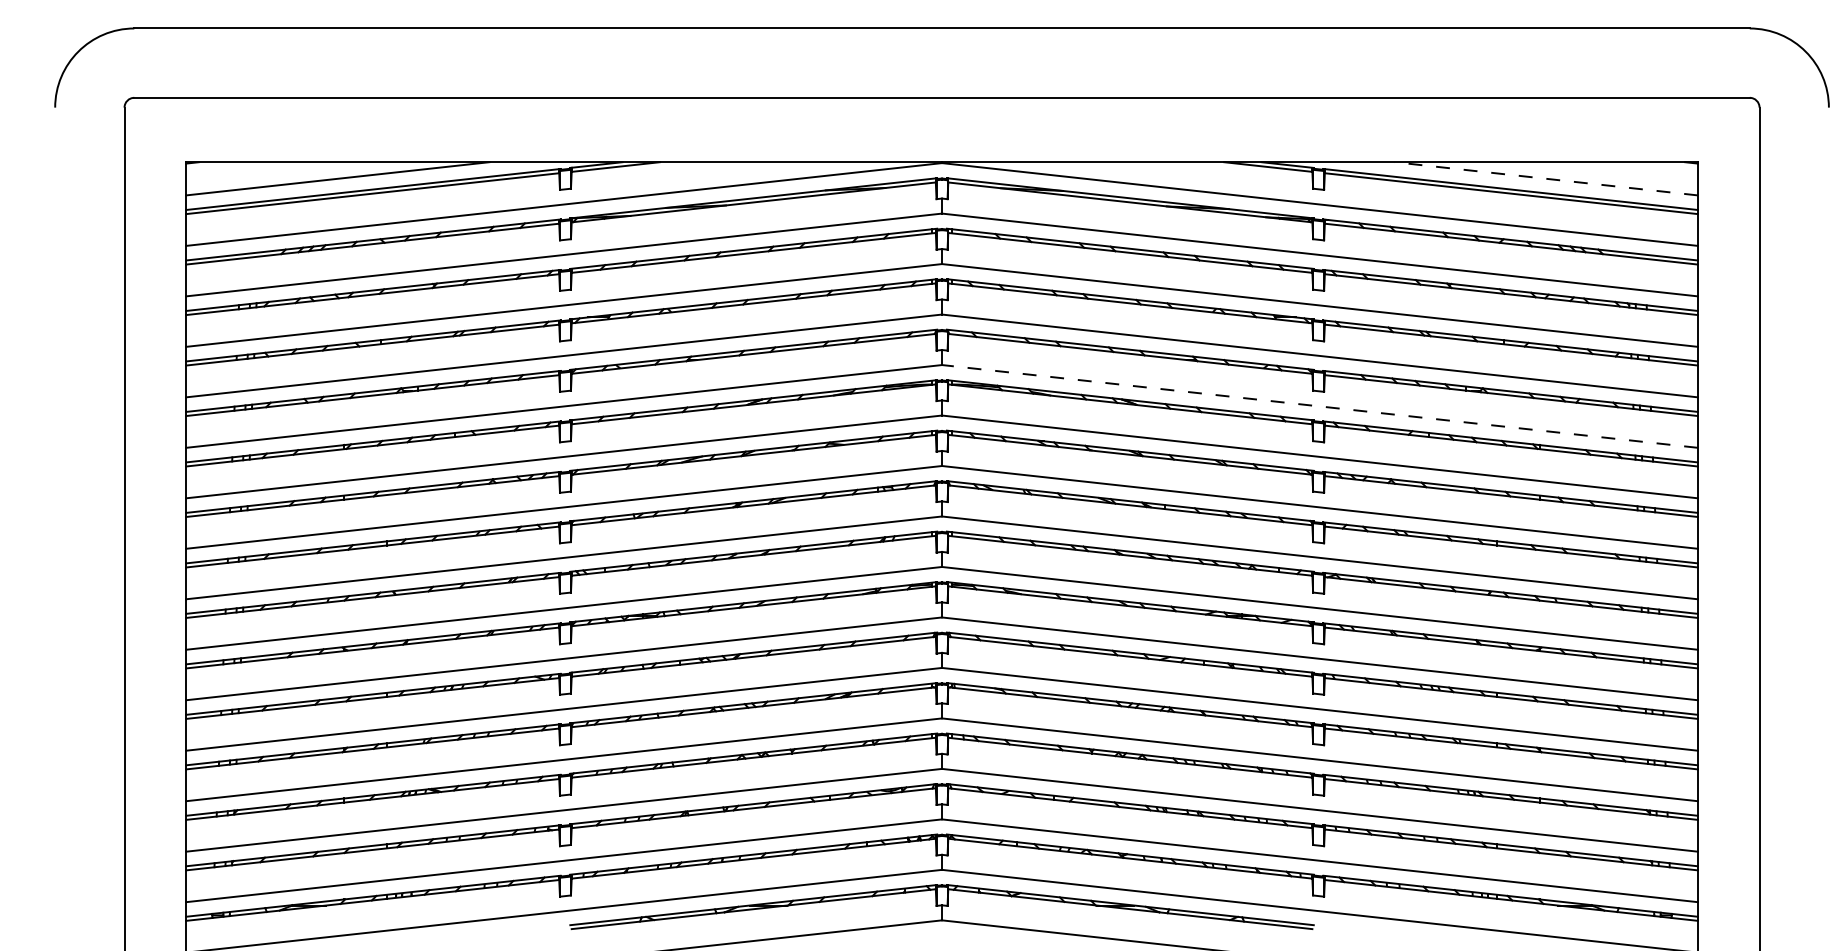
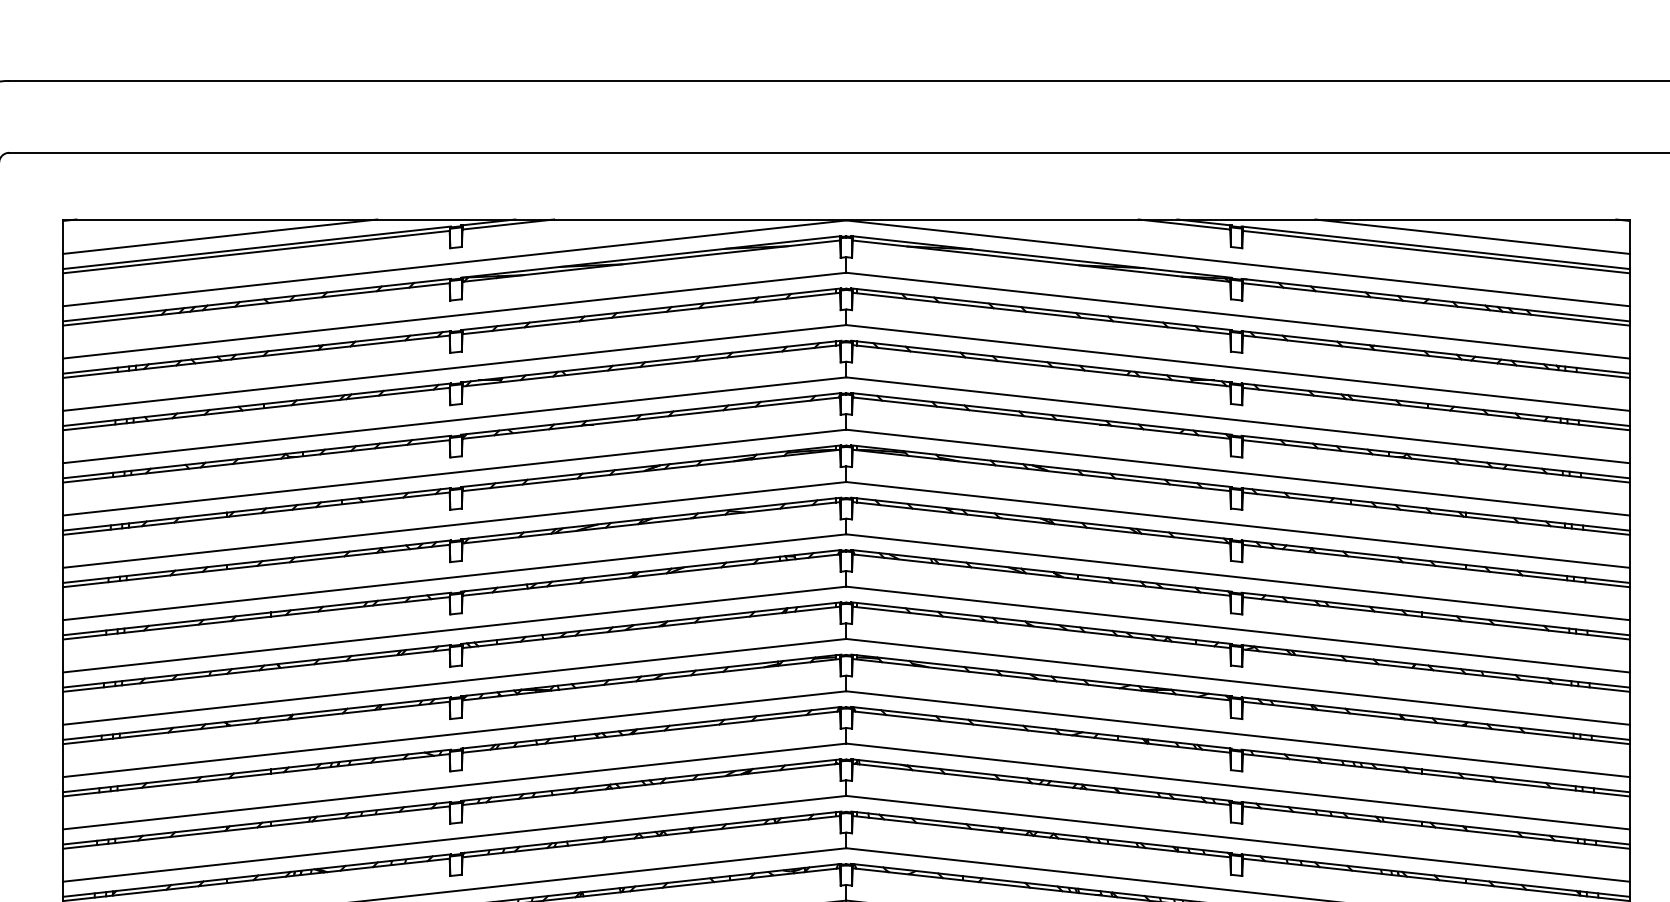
line: (1546, 178) -> (1472, 236), dashed -> solid
line: (1319, 406) -> (1237, 472), dashed -> solid

